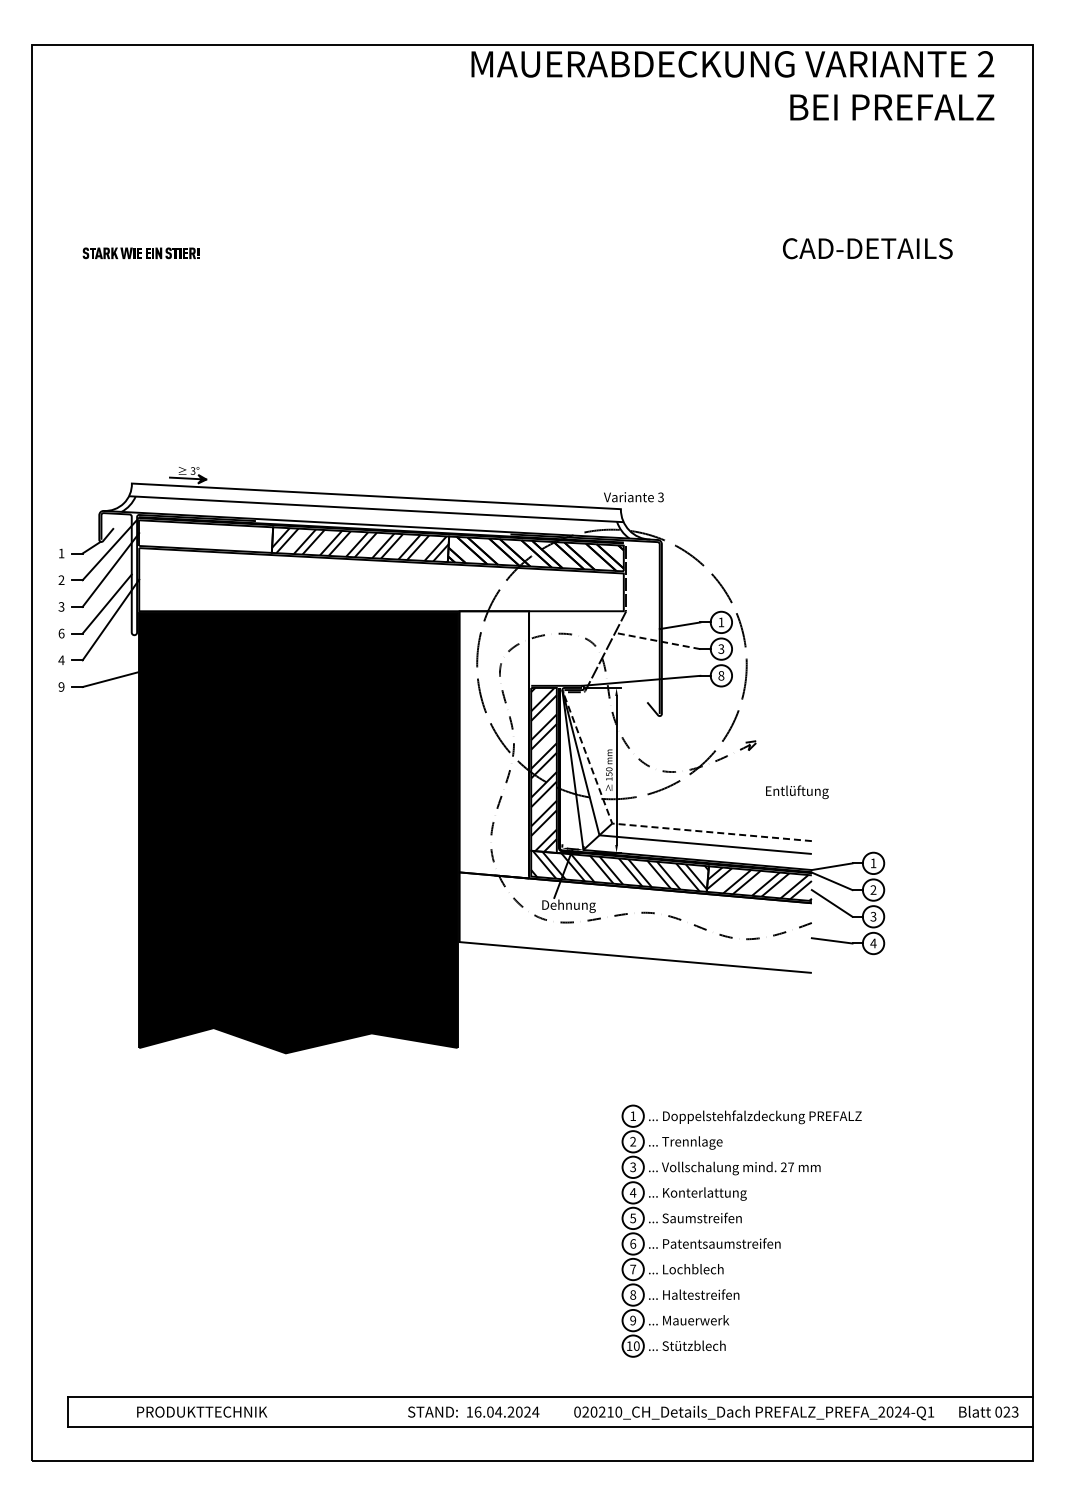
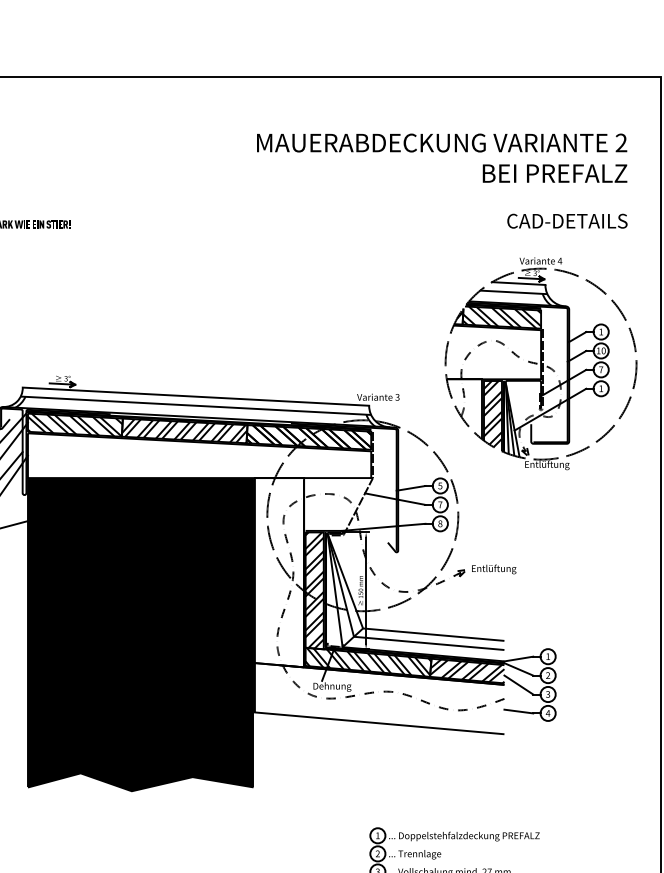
text: (732, 85) -> (441, 158), moved
text: (867, 248) -> (567, 221), moved
part: (863, 449) -> (541, 363), added
hatch: (205, 536) -> (74, 425), added
text: (721, 622) -> (440, 486), 1 -> 5
line: (657, 640) -> (395, 498), dashed -> solid
text: (721, 648) -> (440, 504), 3 -> 7
text: (797, 792) -> (494, 569), moved
line: (640, 826) -> (383, 630), dashed -> solid

